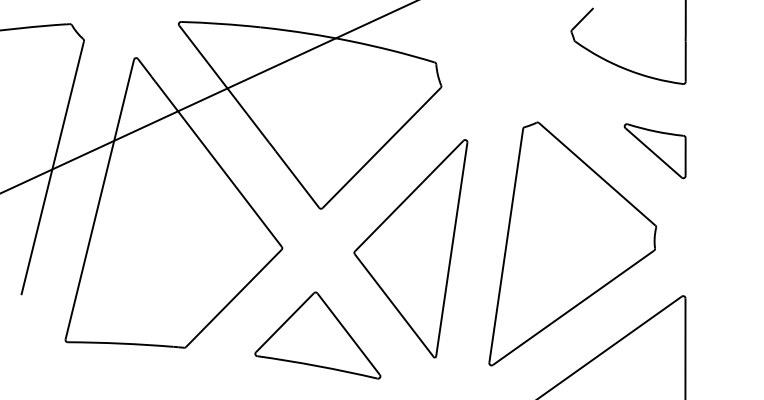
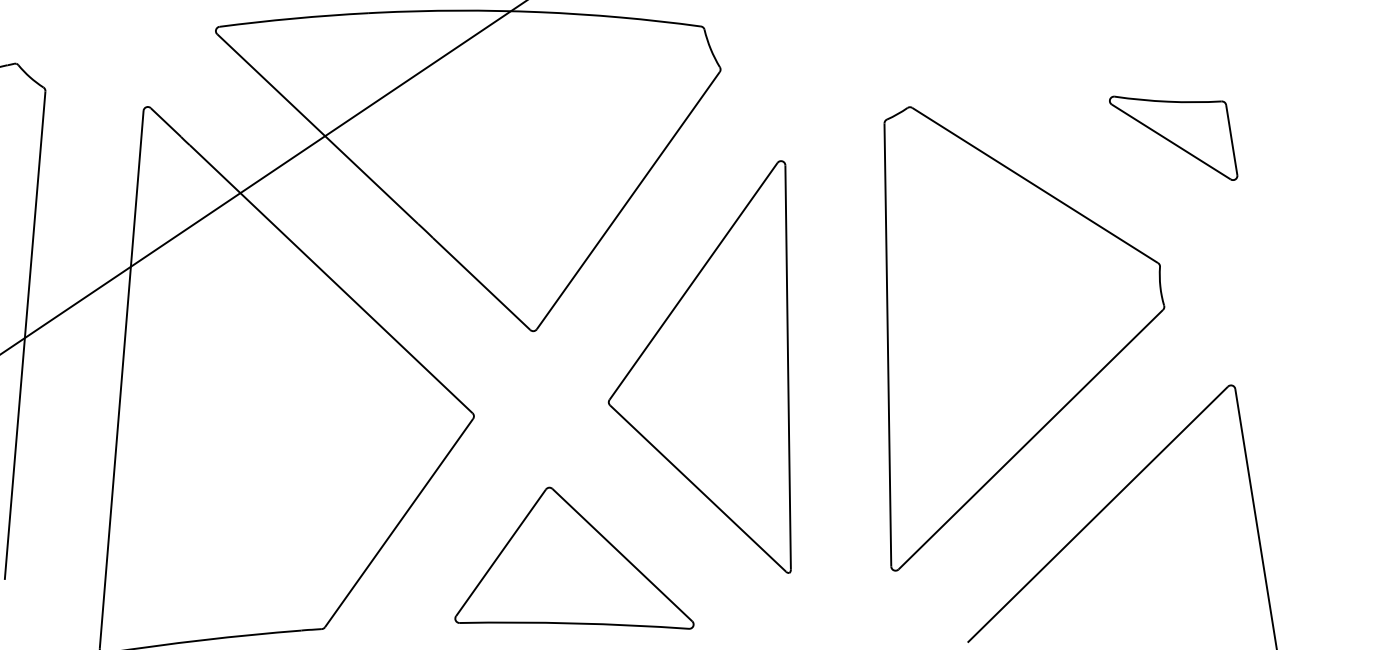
part: (654, 151) -> (1172, 139), moved

